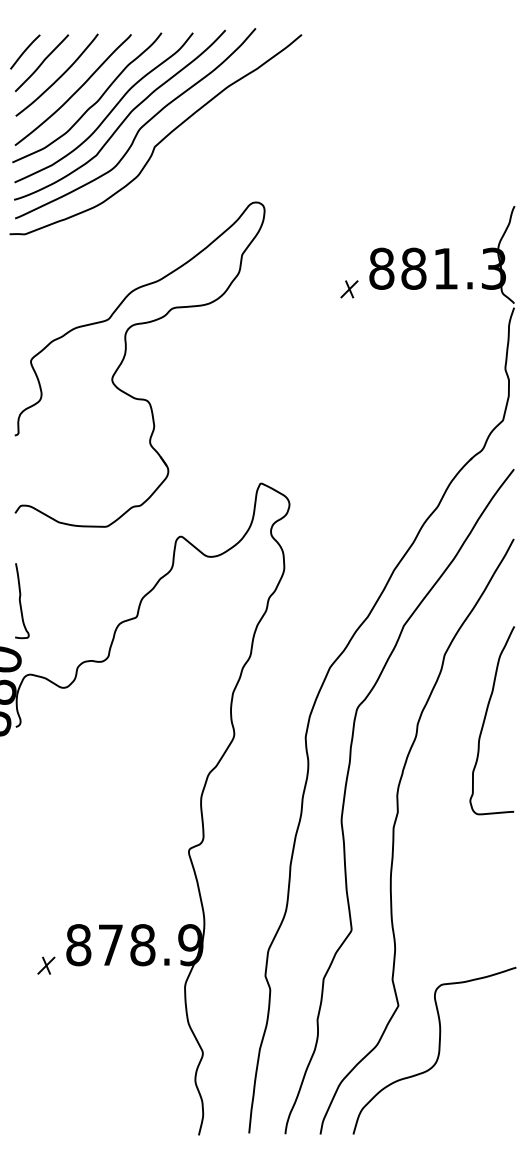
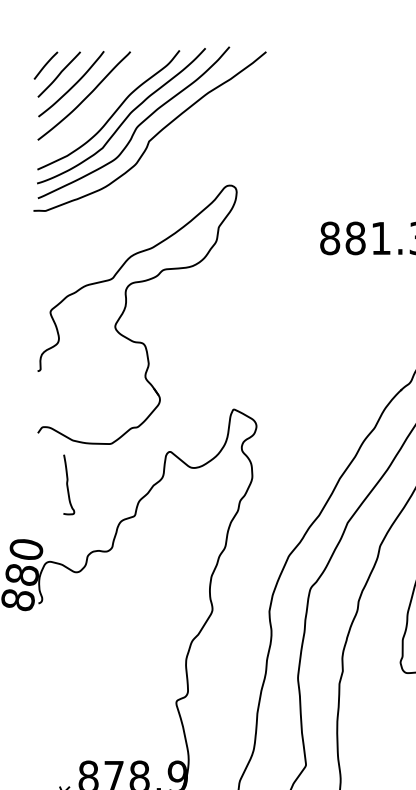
curve: (93, 103) -> (100, 106), removed
part: (349, 289) -> (304, 254), removed
curve: (20, 601) -> (67, 485), moved

